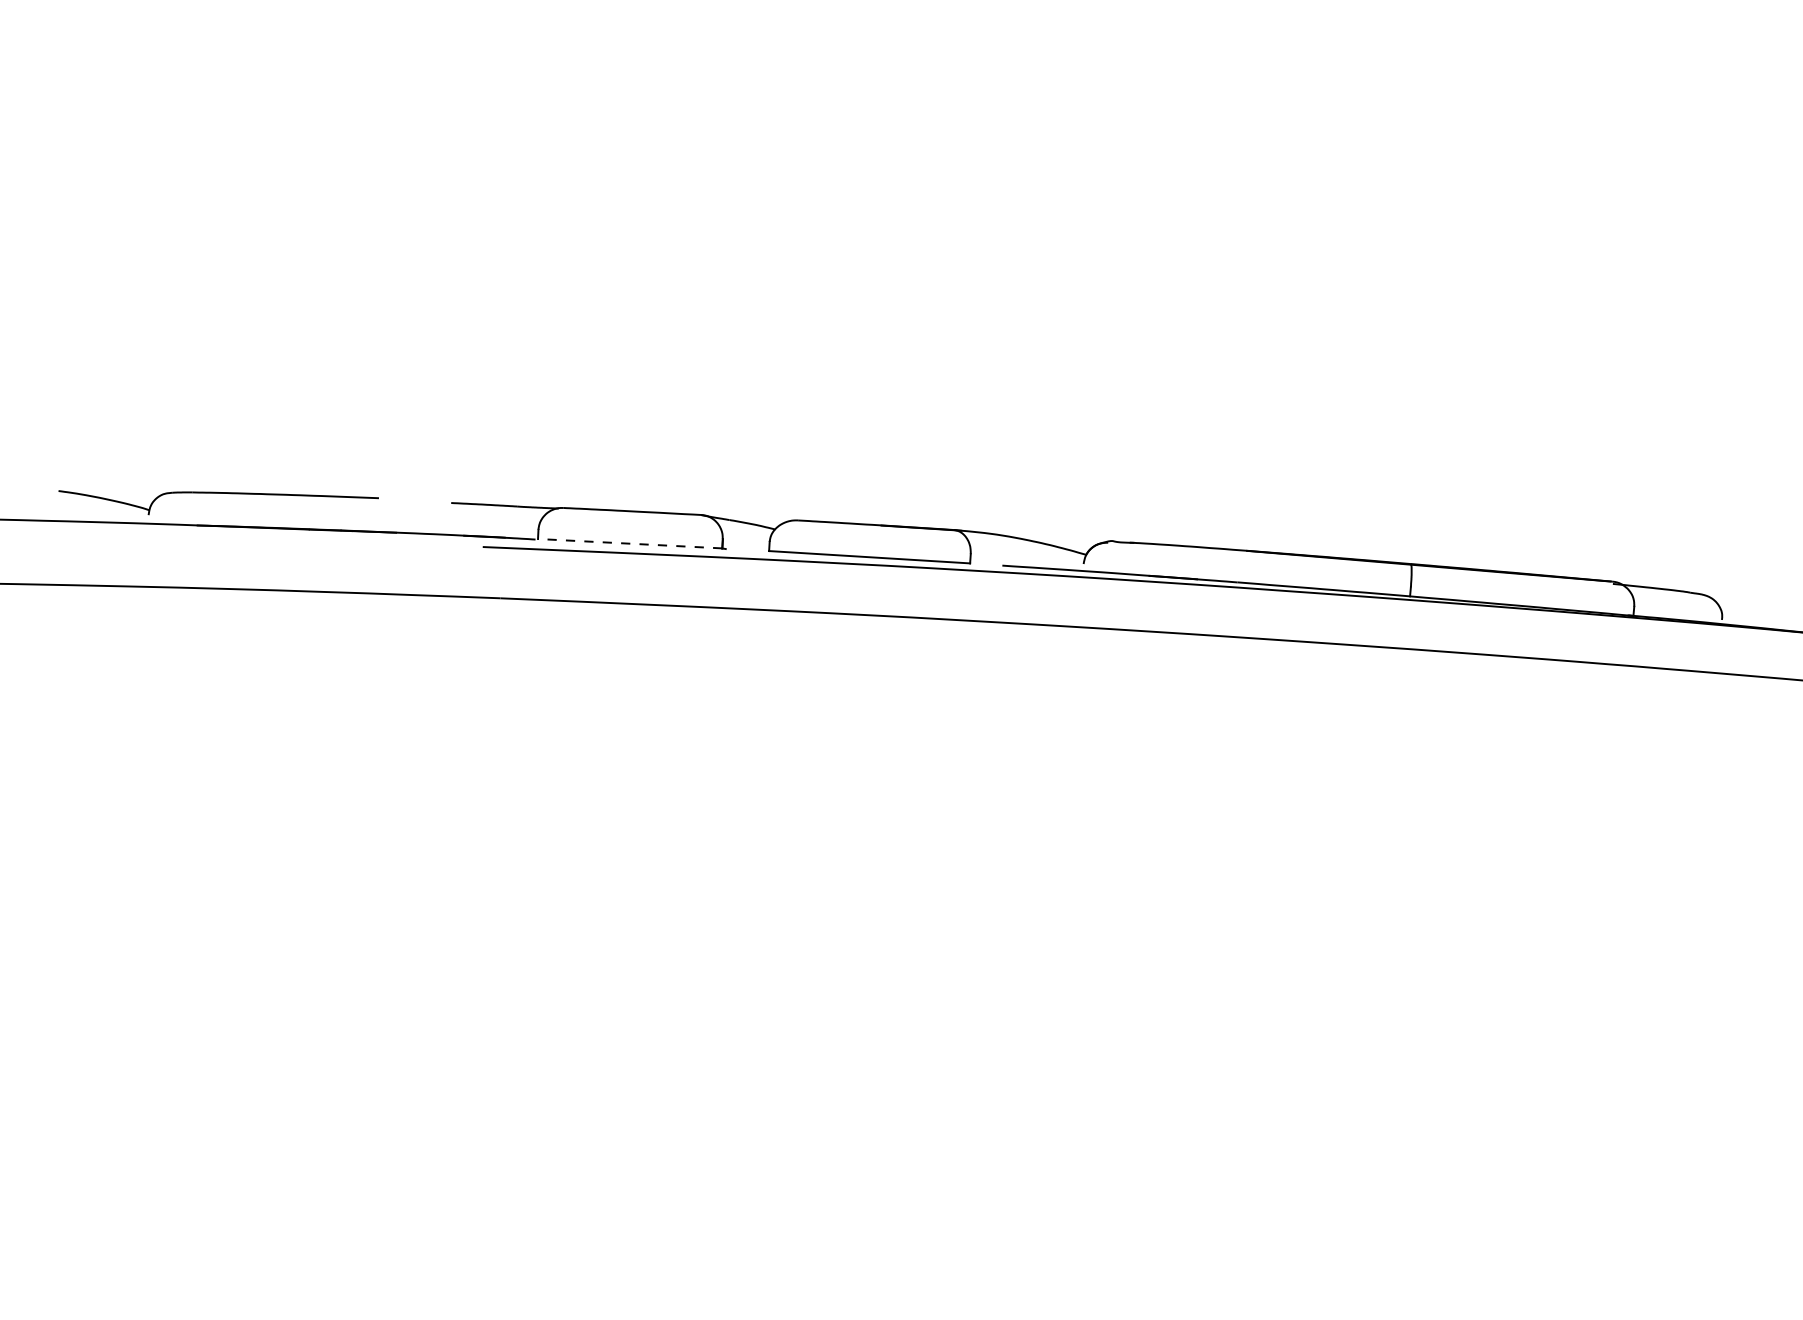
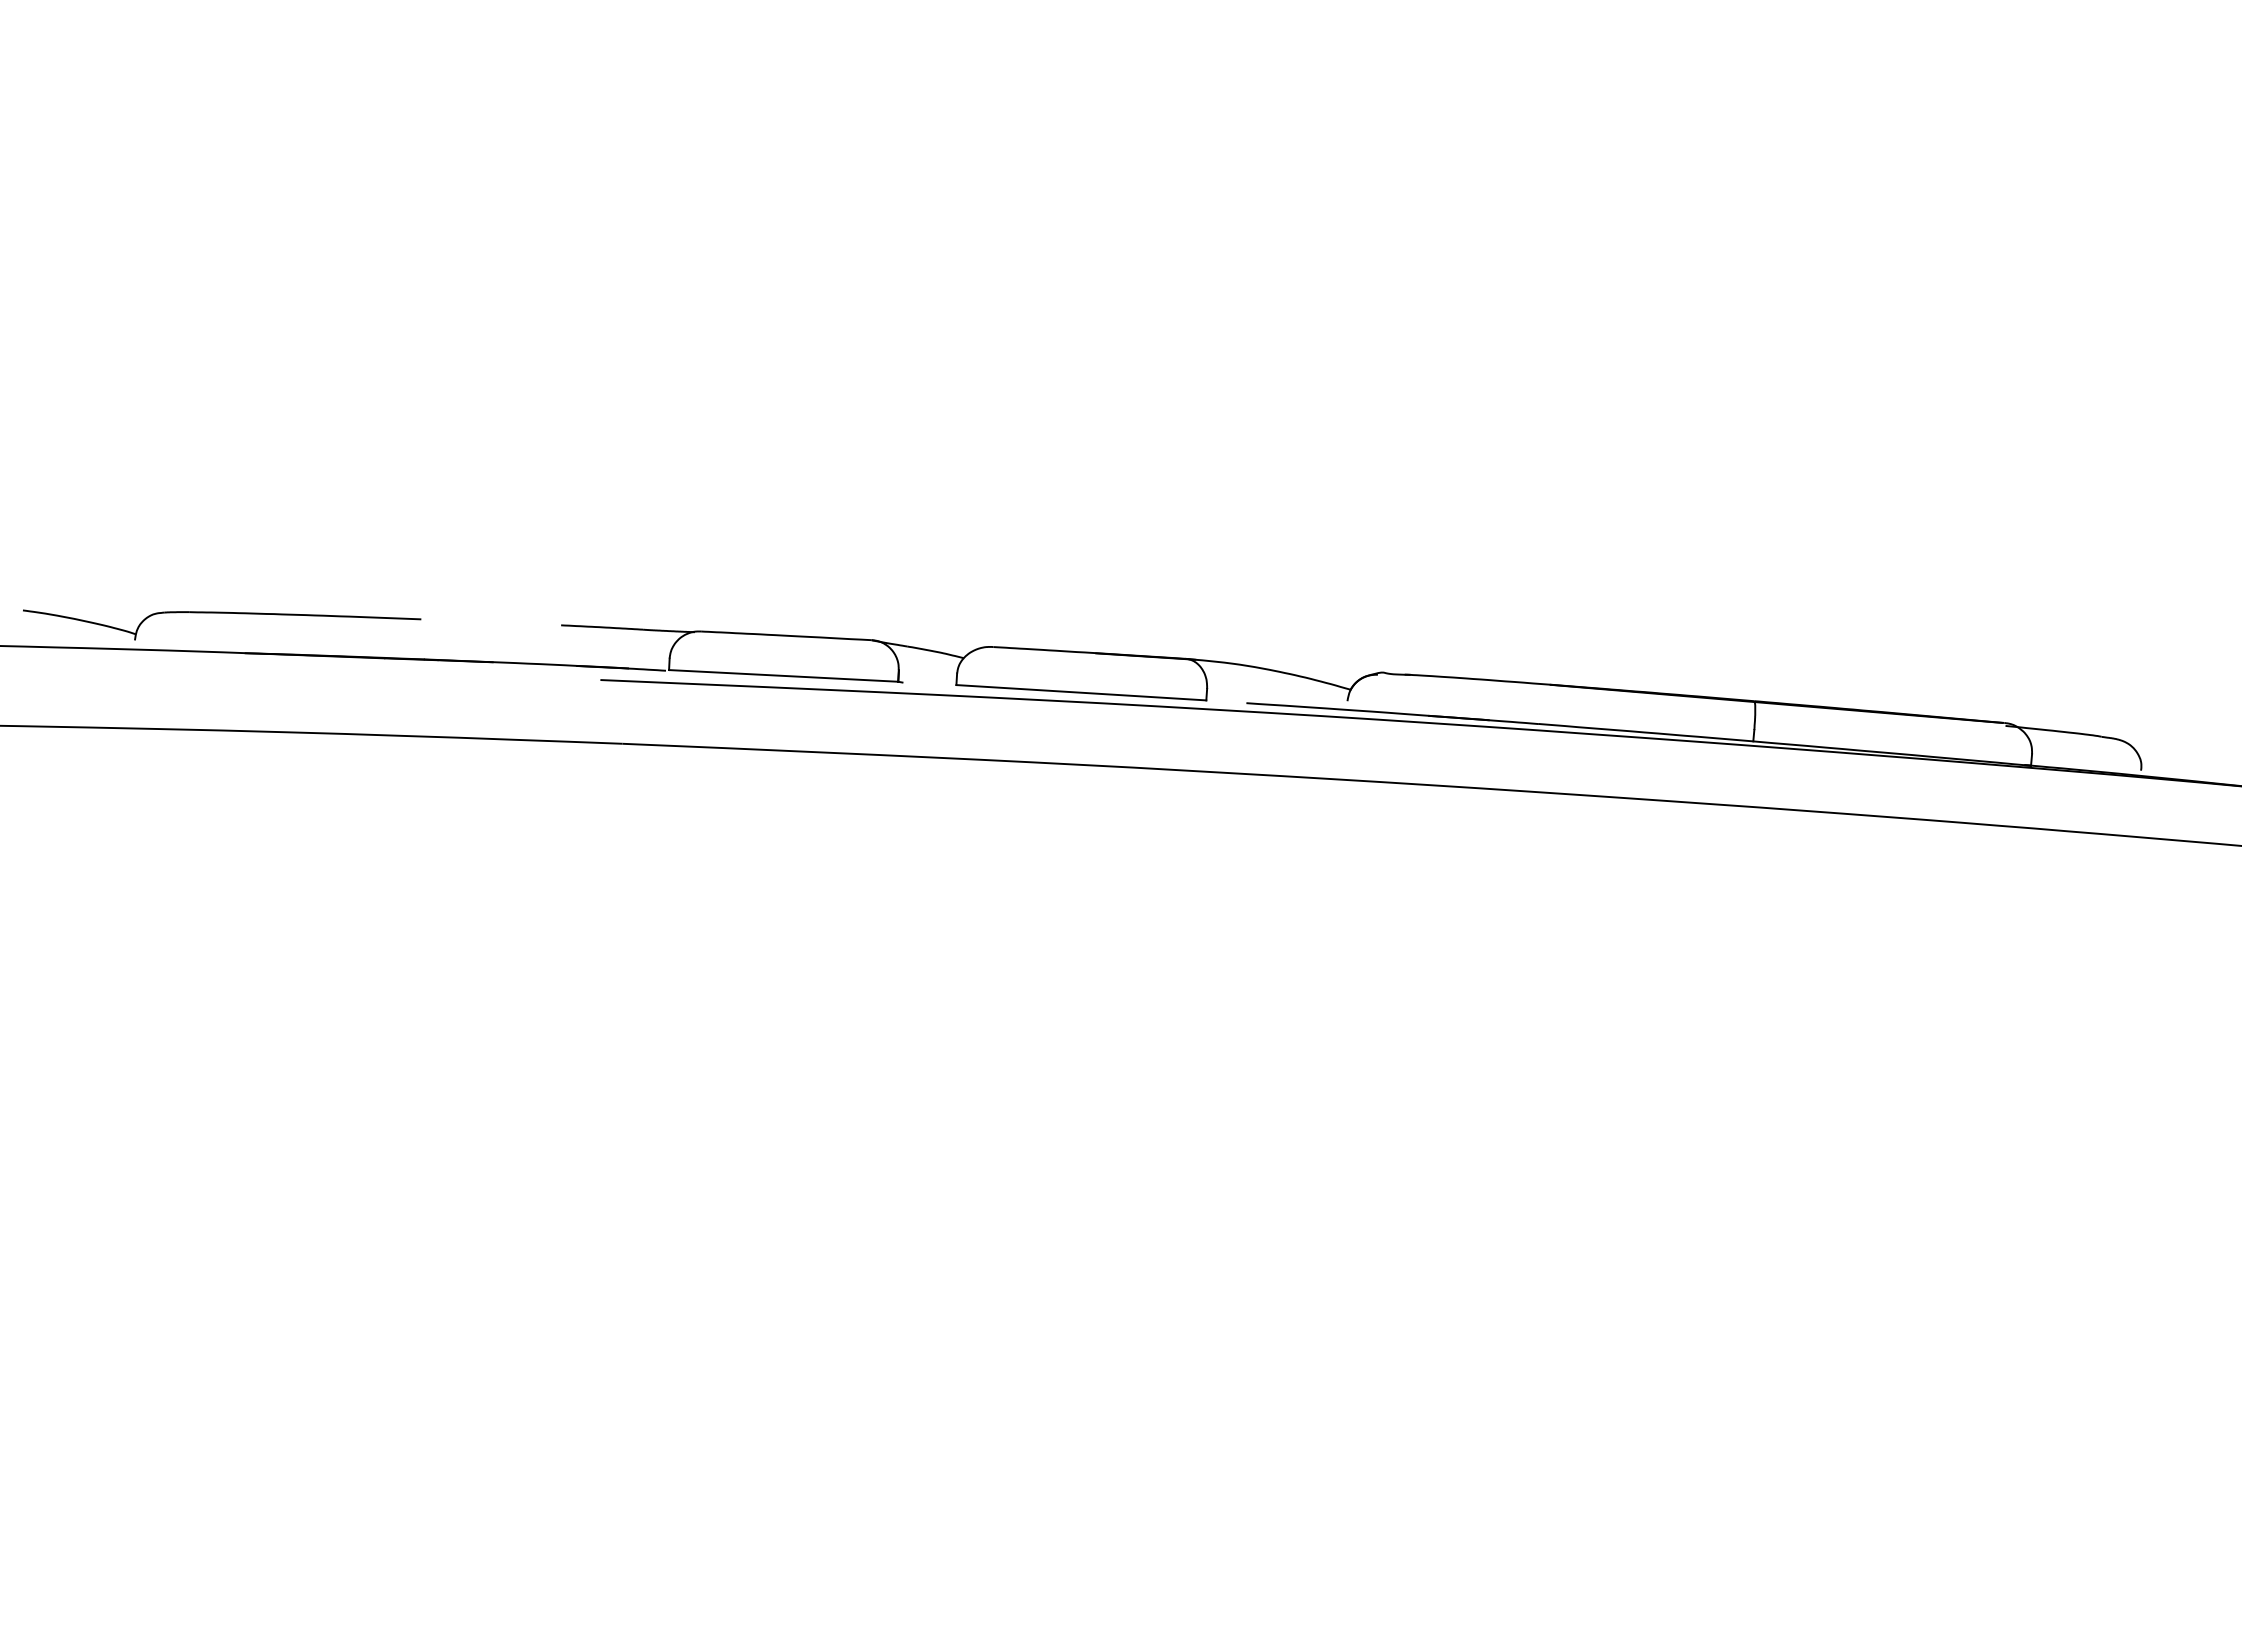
part: (219, 493) -> (222, 613), moved
line: (630, 543) -> (783, 675), dashed -> solid

